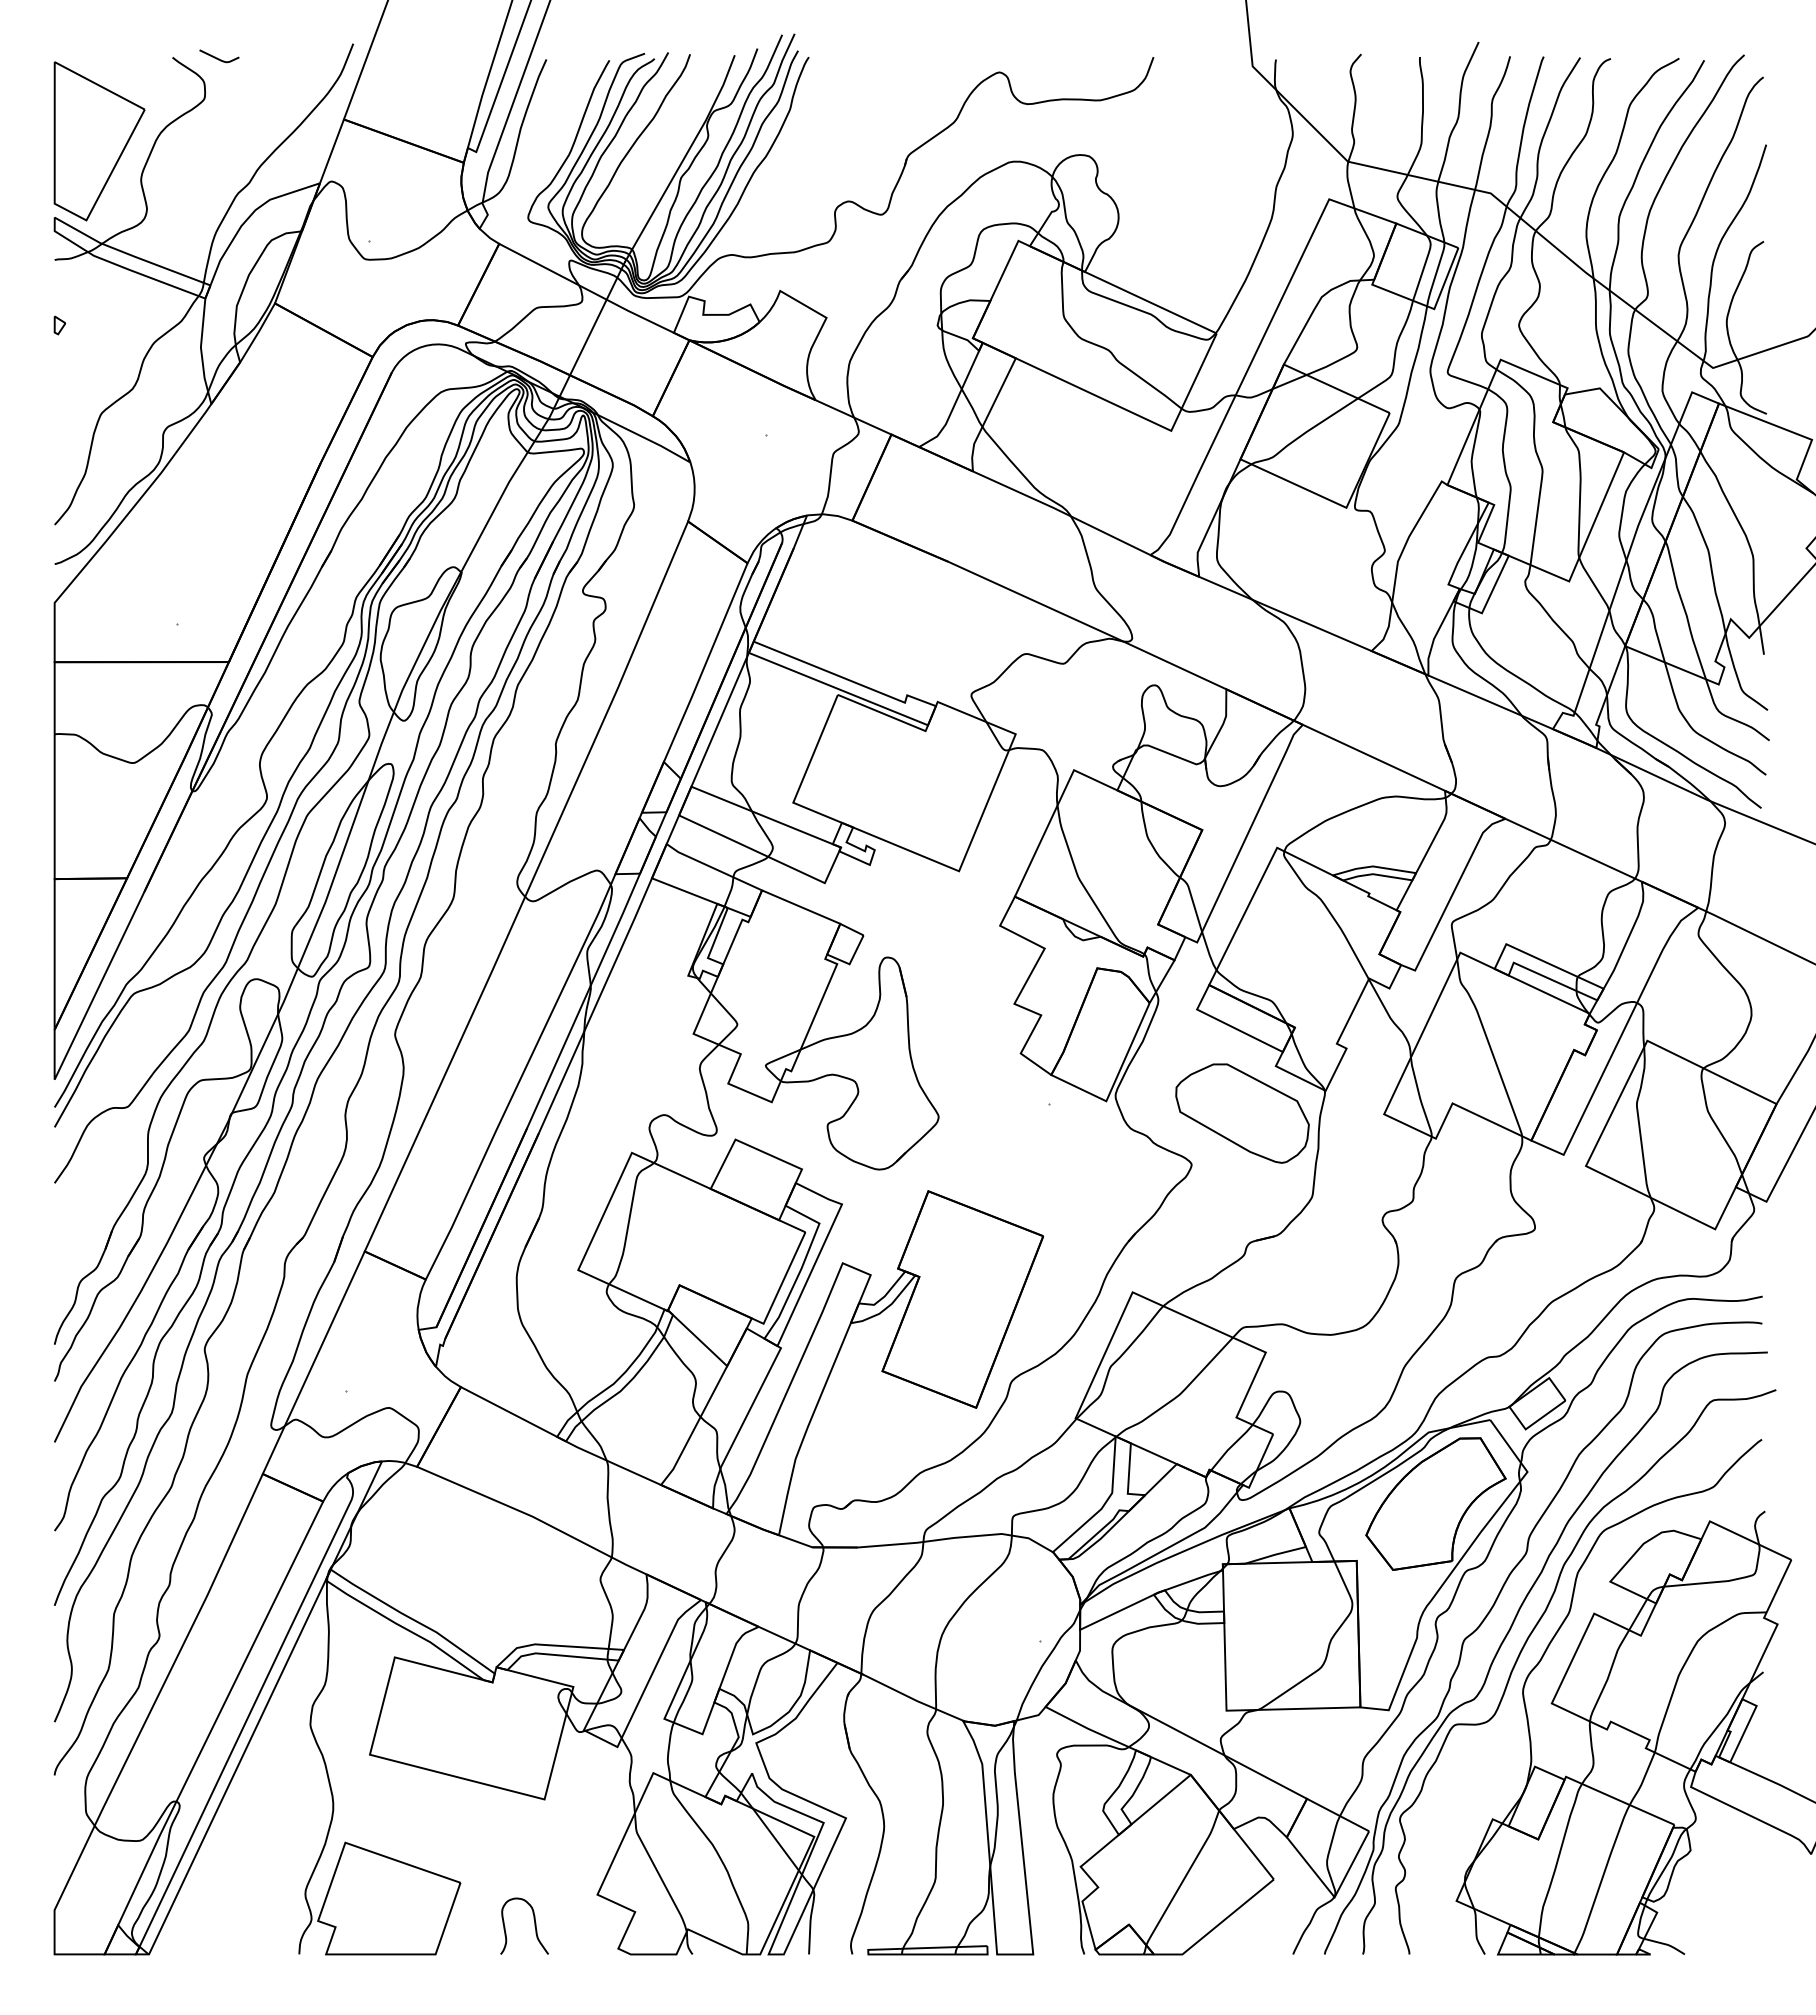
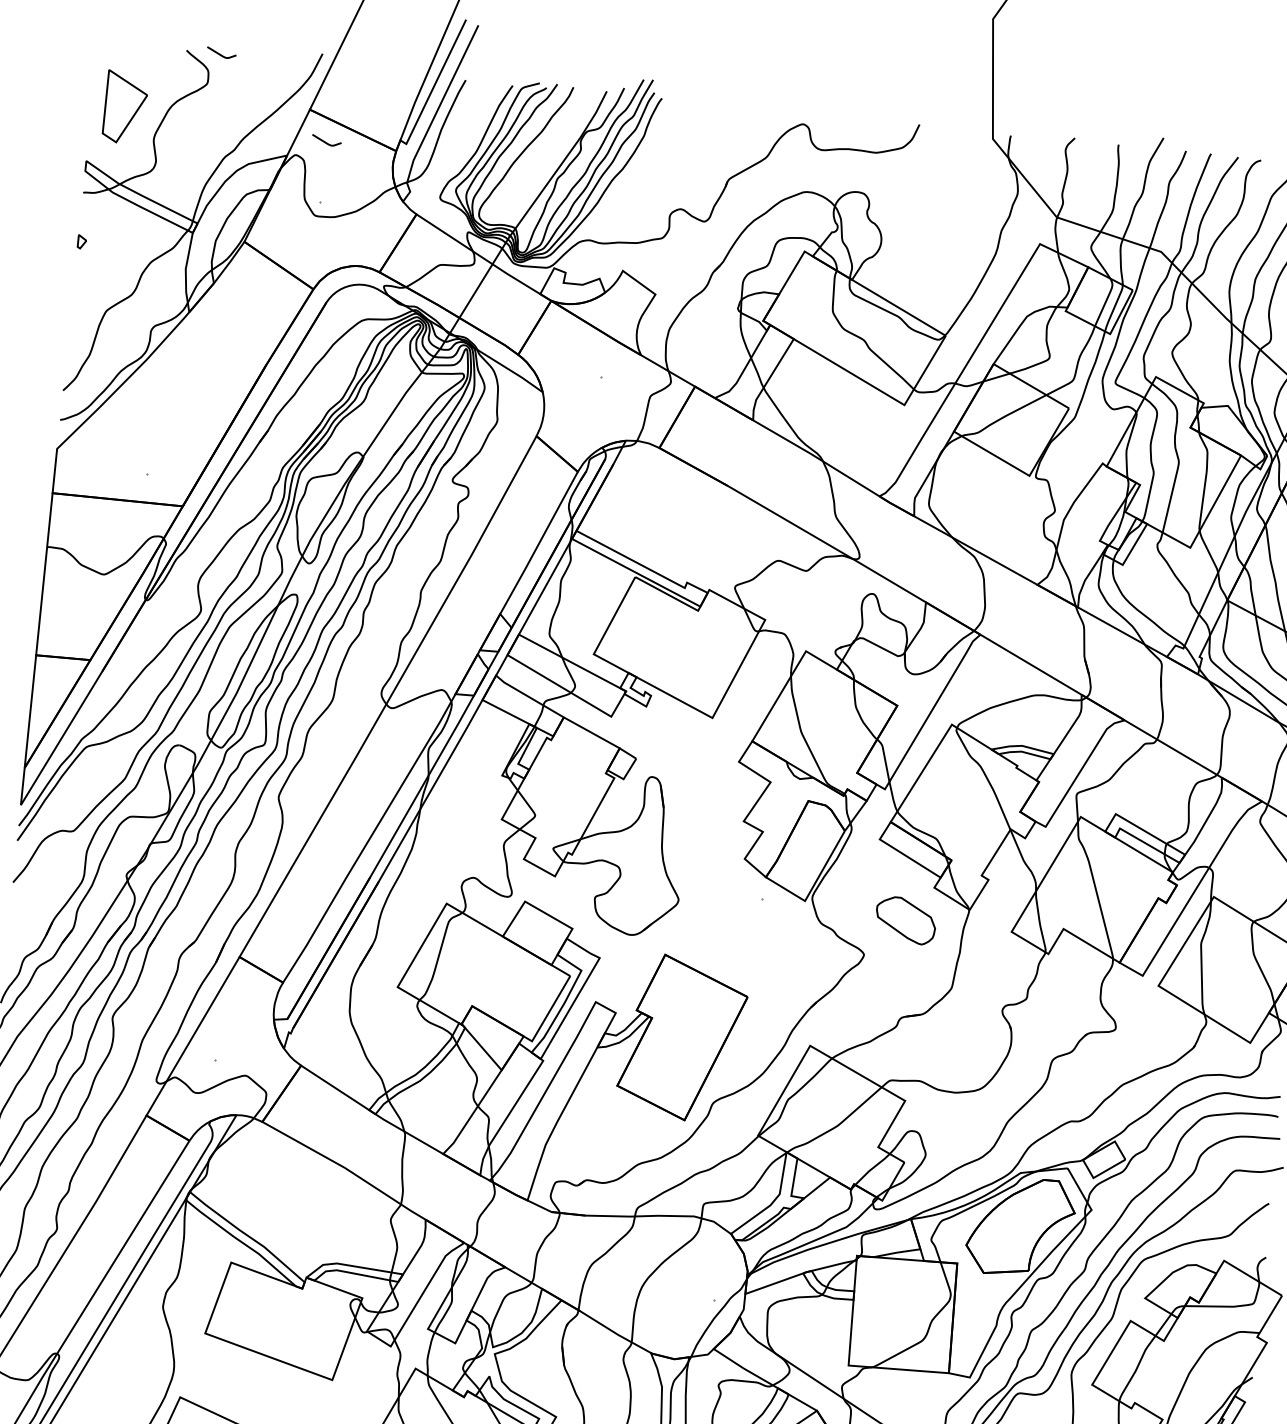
part: (99, 141) -> (125, 107), size x0.6
curve: (370, 160) -> (326, 142), added
part: (1242, 1113) -> (905, 920), size x0.6

